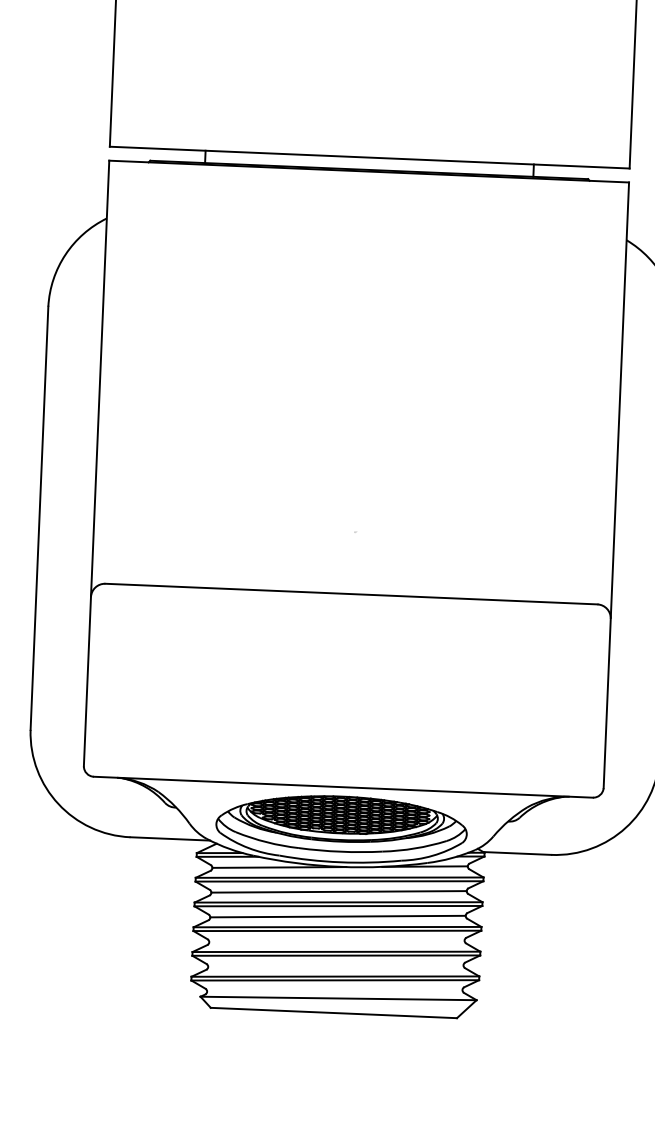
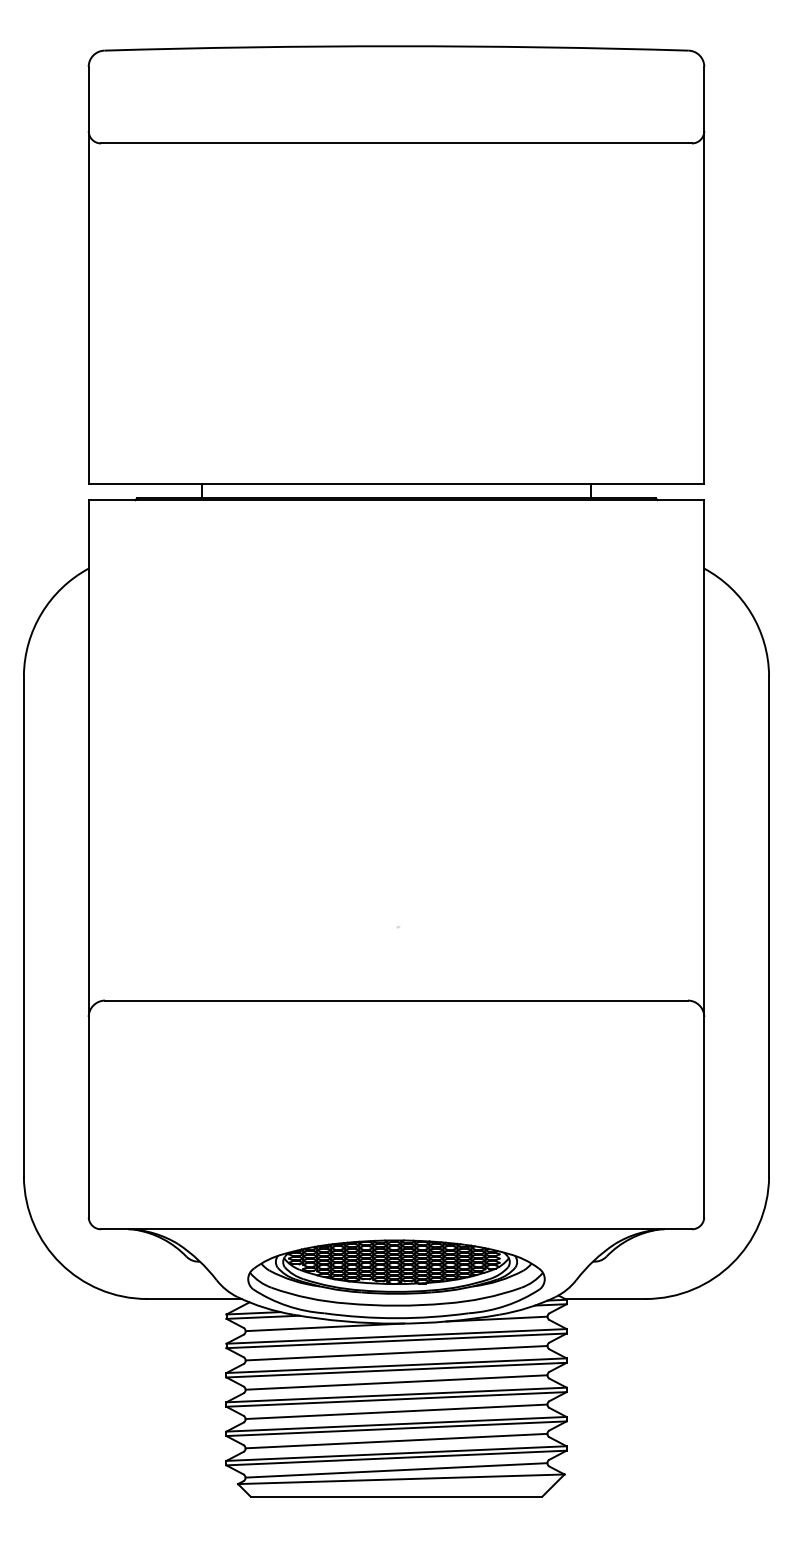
line: (336, 941) -> (396, 1411), added
line: (335, 965) -> (396, 1440), added
line: (334, 990) -> (396, 1470), added

